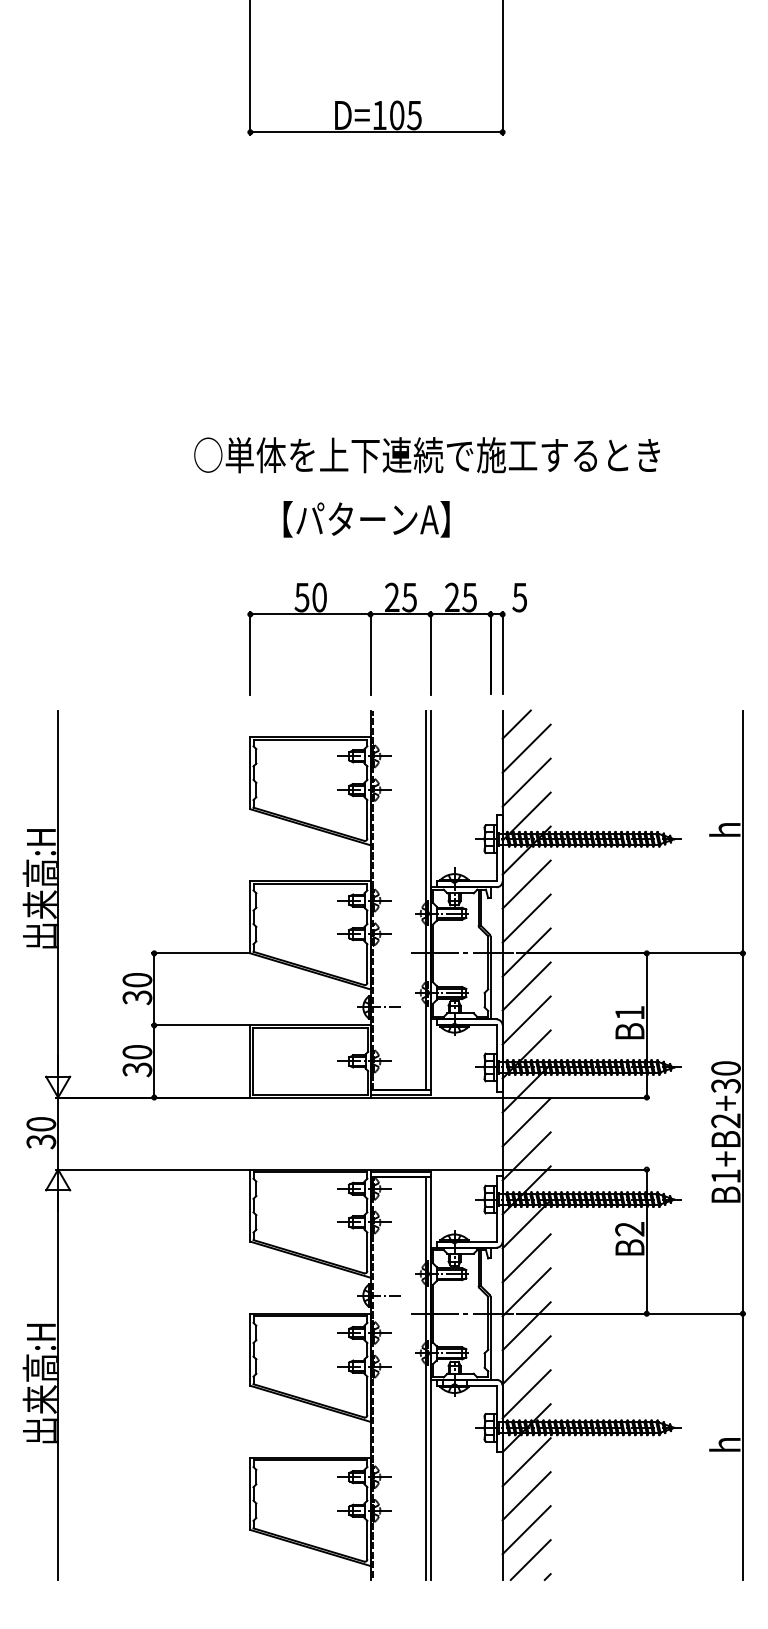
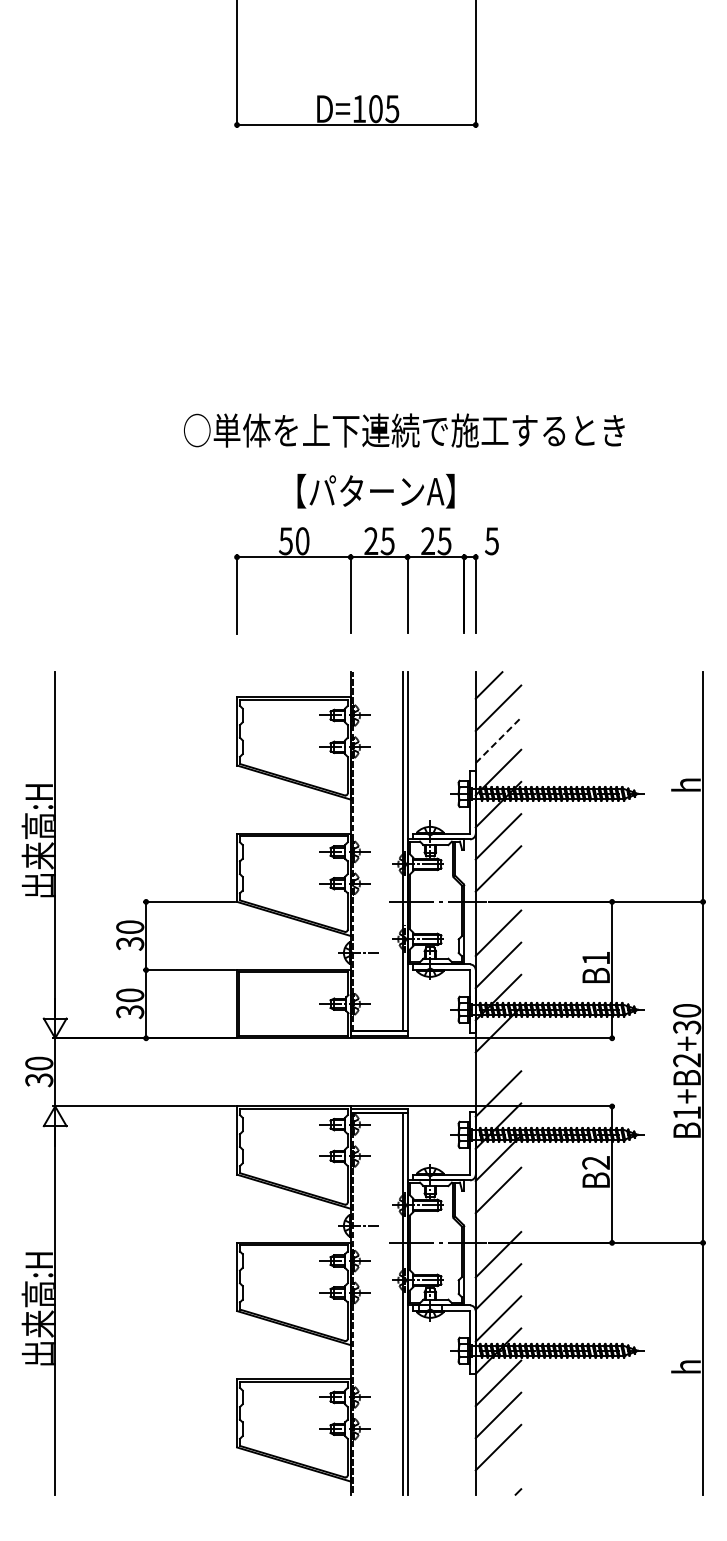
text: (366, 519) -> (375, 491), moved
part: (371, 639) -> (351, 580), moved
line: (526, 782) -> (498, 740), solid -> dashed
line: (526, 951) -> (498, 900), removed
line: (526, 1122) -> (498, 1061), removed
line: (526, 1292) -> (498, 1222), removed
line: (530, 1559) -> (502, 1475), removed

